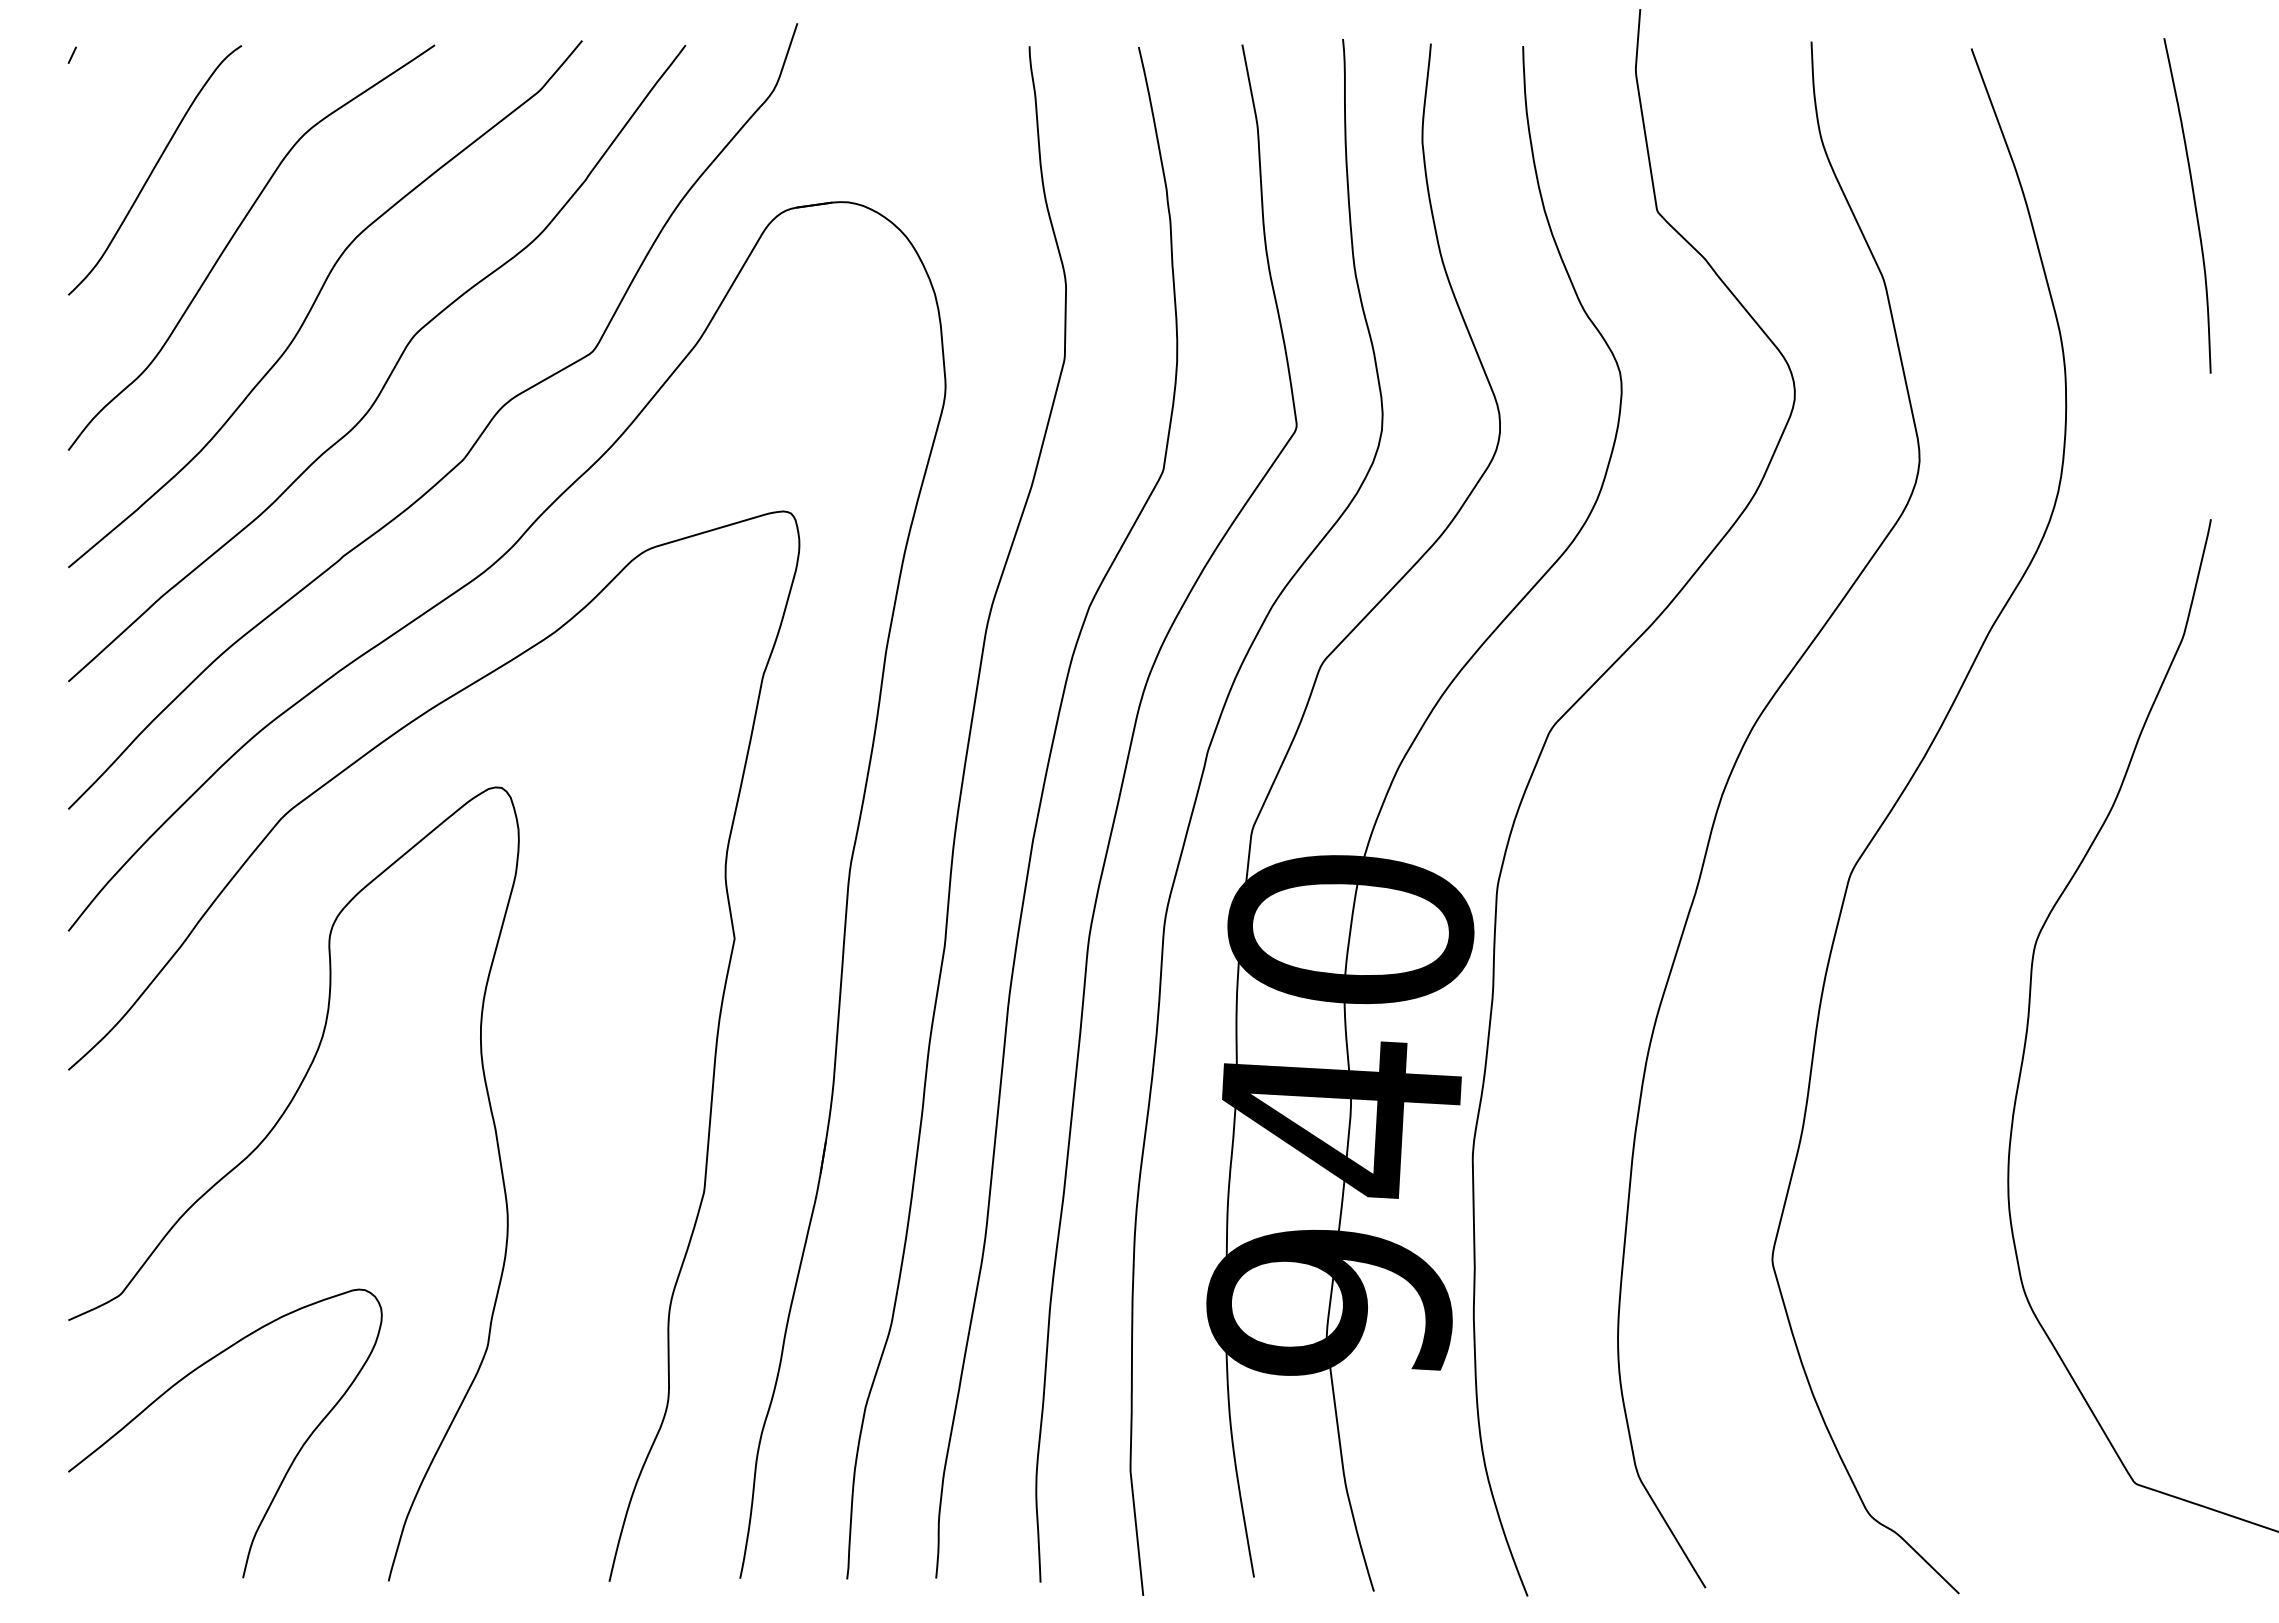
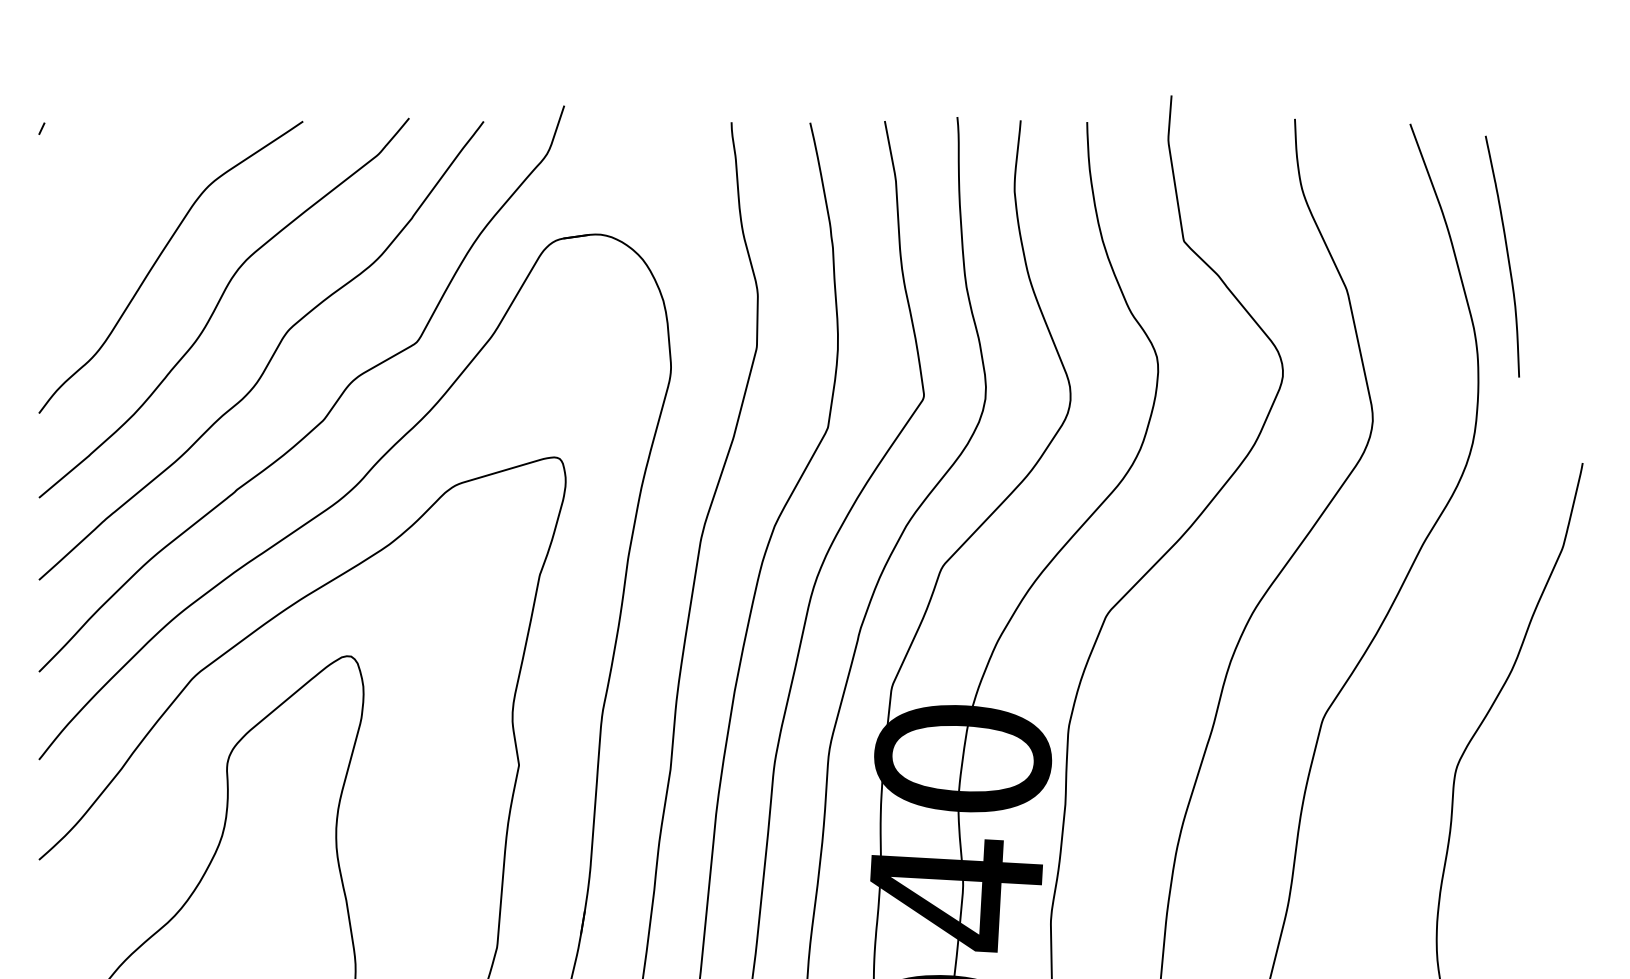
curve: (154, 169) -> (101, 211), removed
curve: (2194, 205) -> (1507, 256), moved

